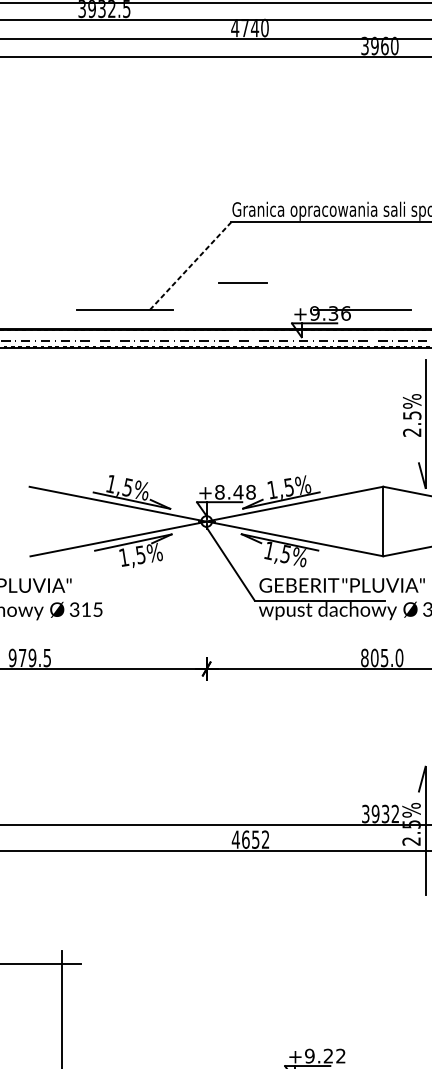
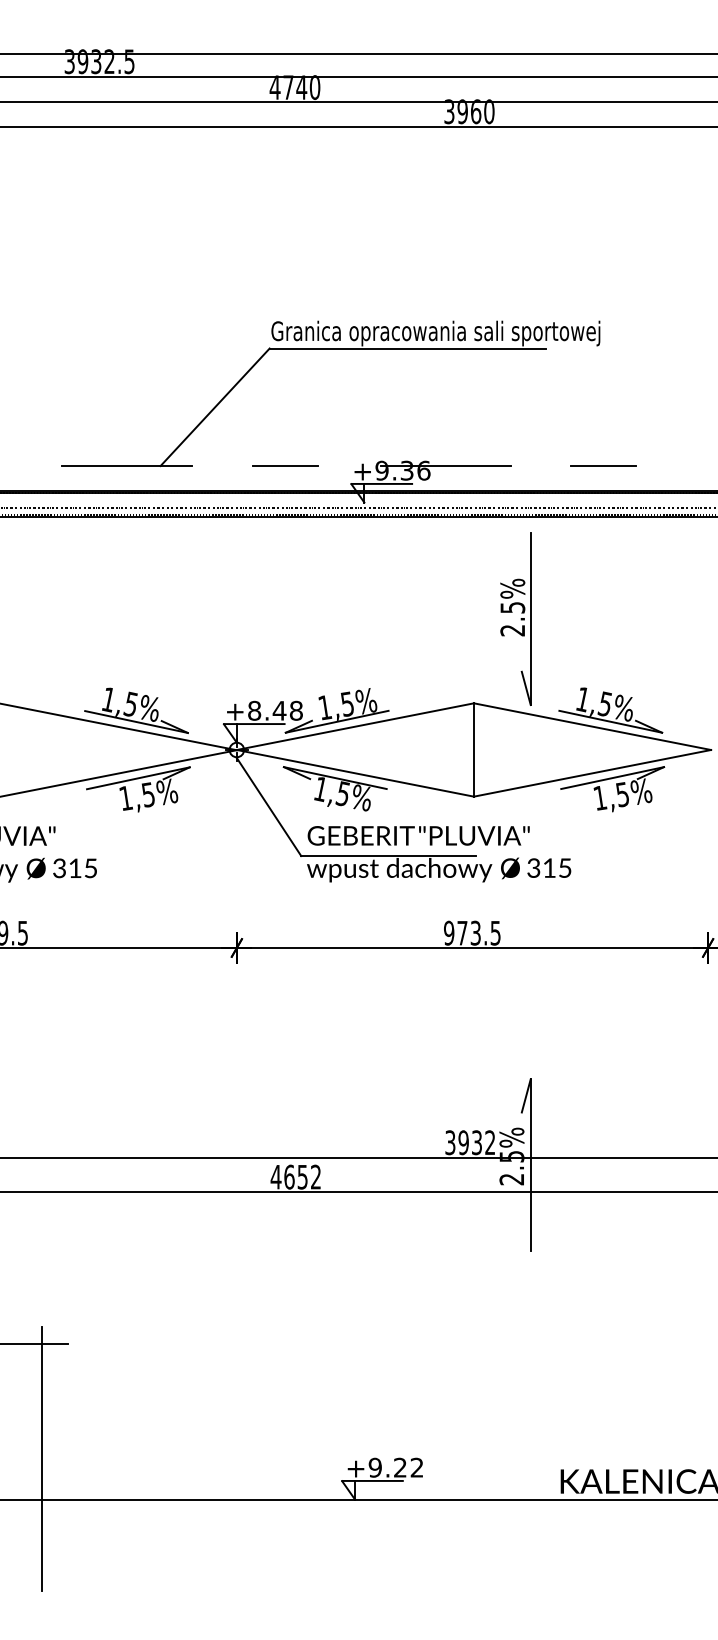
line: (190, 265) -> (215, 406), dashed -> solid
line: (242, 282) -> (285, 465), moved
text: (382, 657) -> (472, 932), 805.0 -> 973.5

